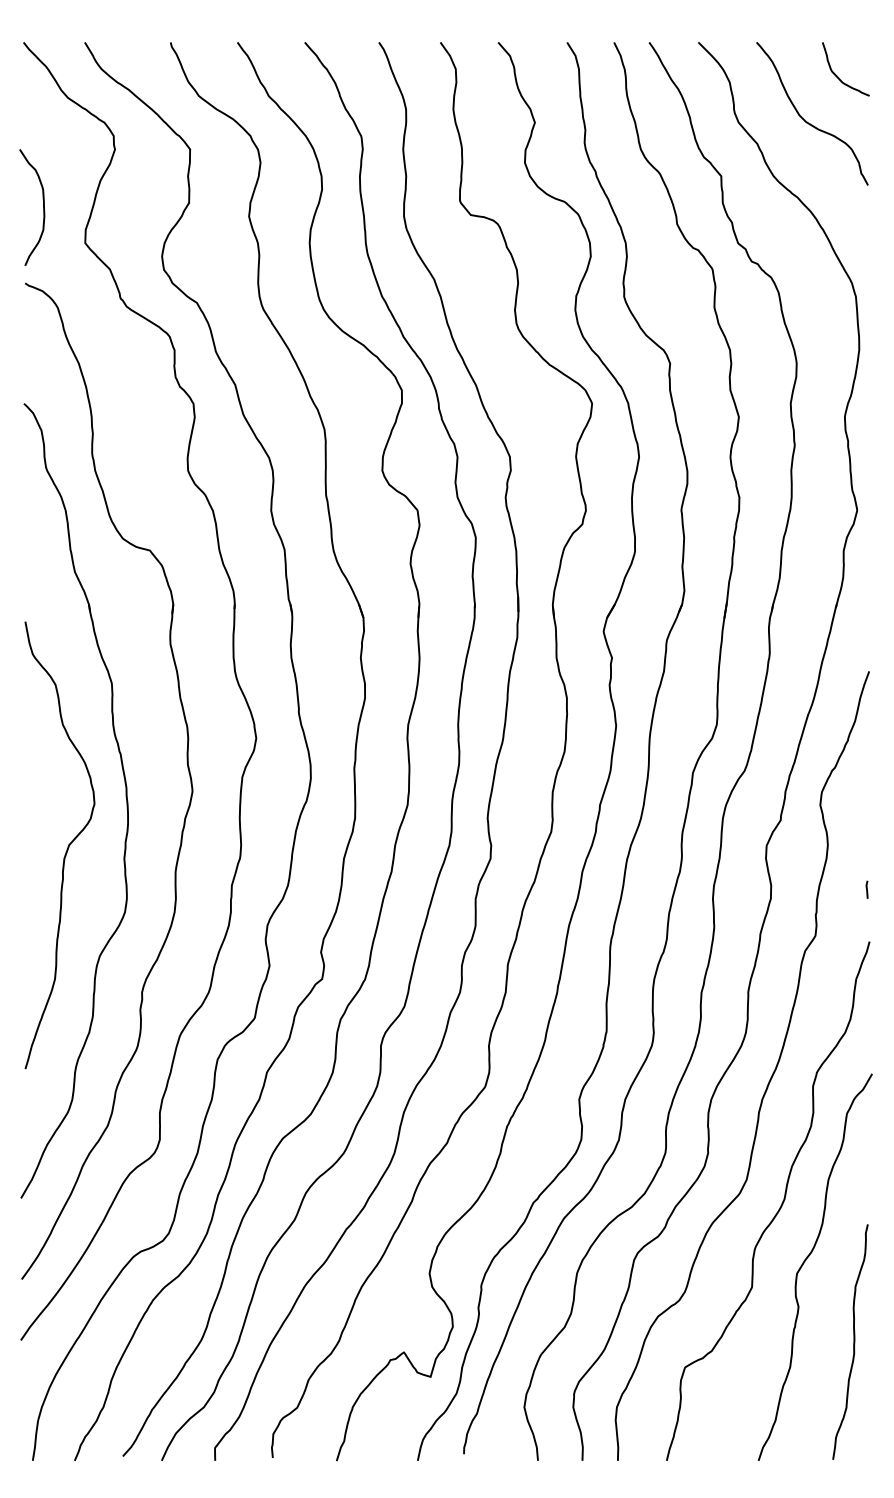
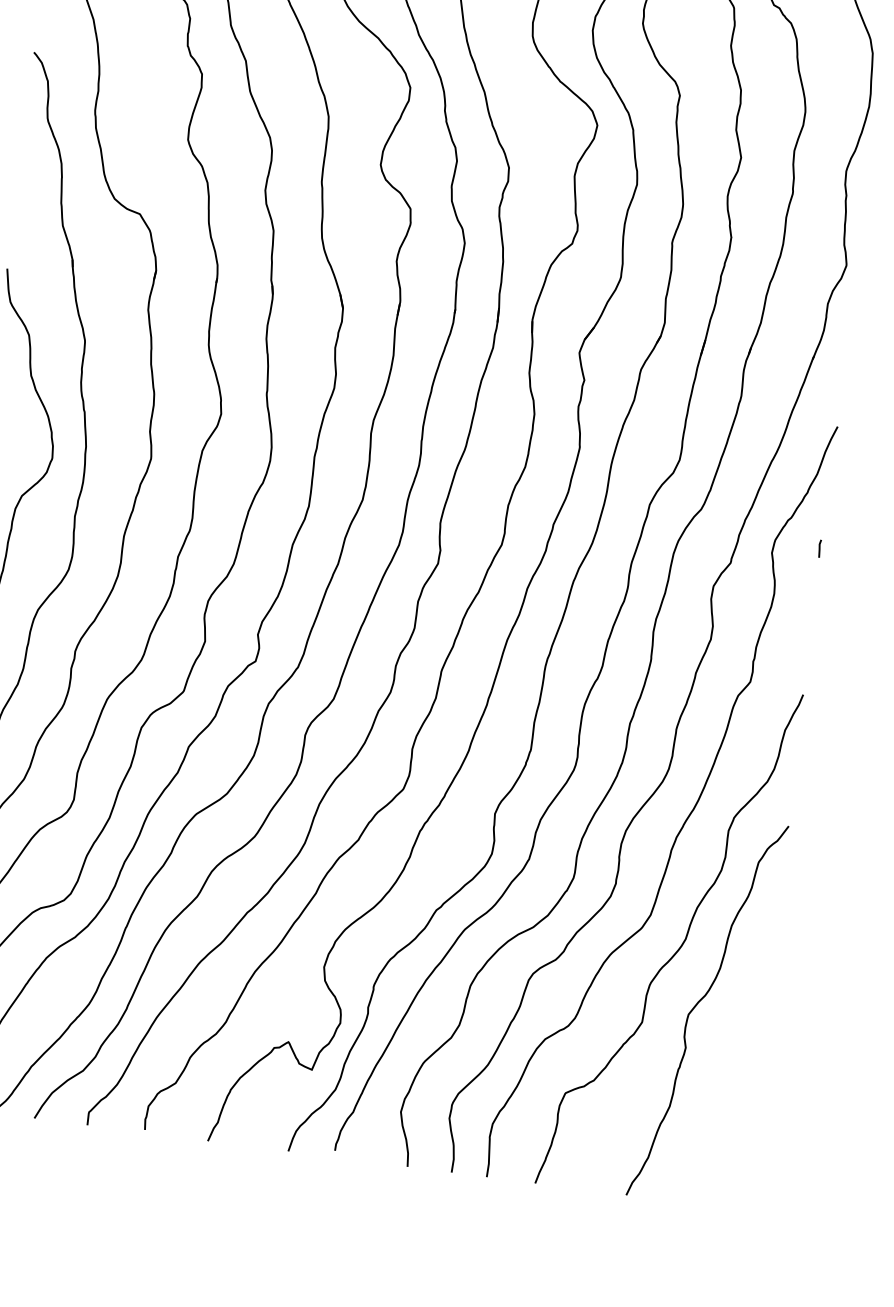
line: (866, 889) -> (819, 548), moved
curve: (853, 1341) -> (735, 1089), removed

